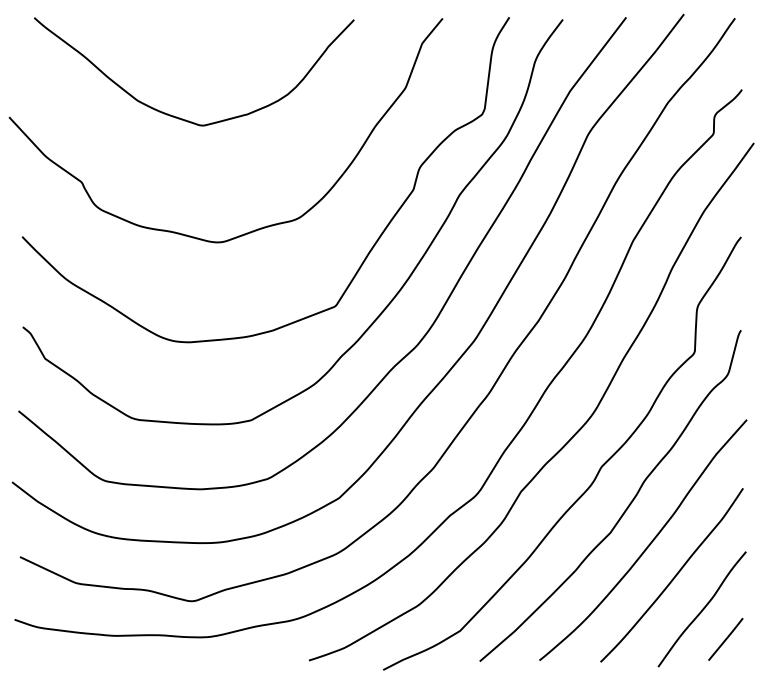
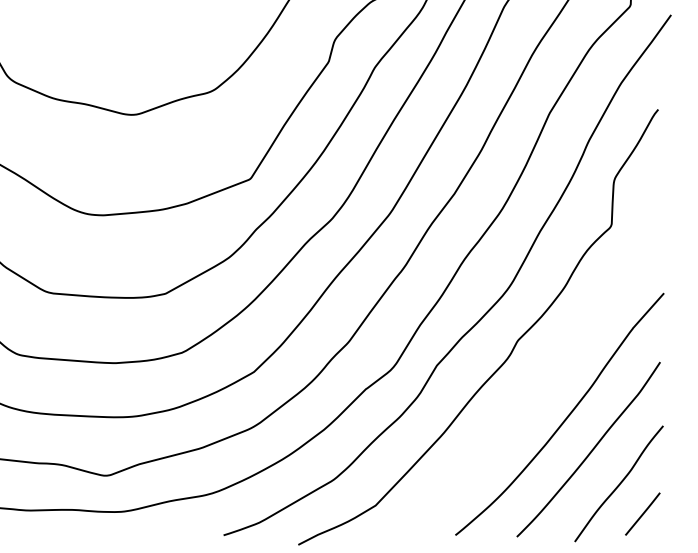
curve: (626, 507) -> (542, 381), removed

